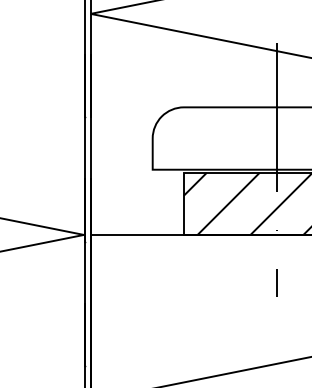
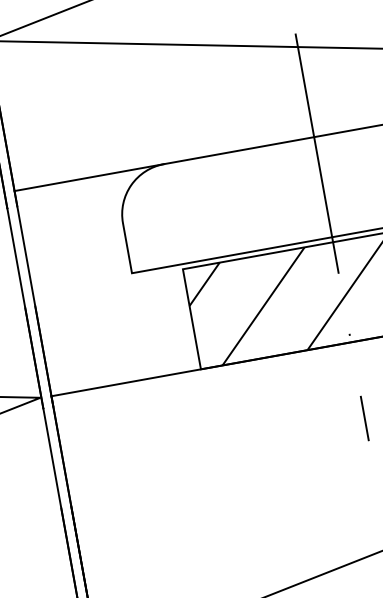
line: (136, 107) -> (88, 178), added

